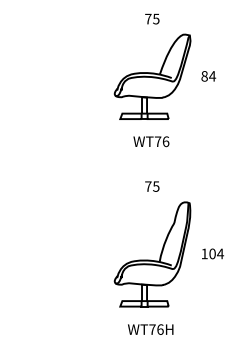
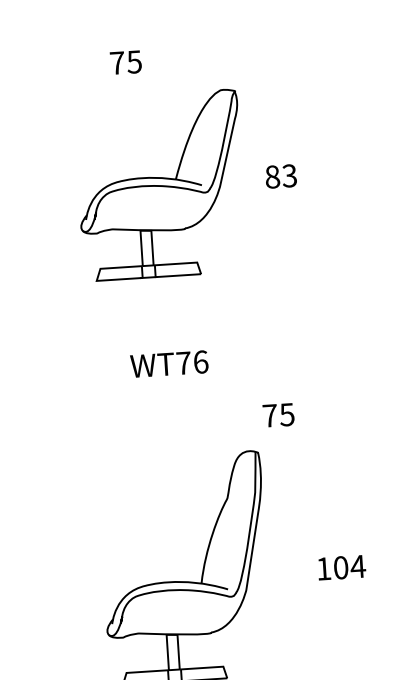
text: (152, 18) -> (126, 61), moved
text: (212, 76) -> (289, 176), 84 -> 83
text: (151, 141) -> (169, 363), moved
text: (152, 186) -> (279, 415), moved
text: (212, 253) -> (340, 566), moved

